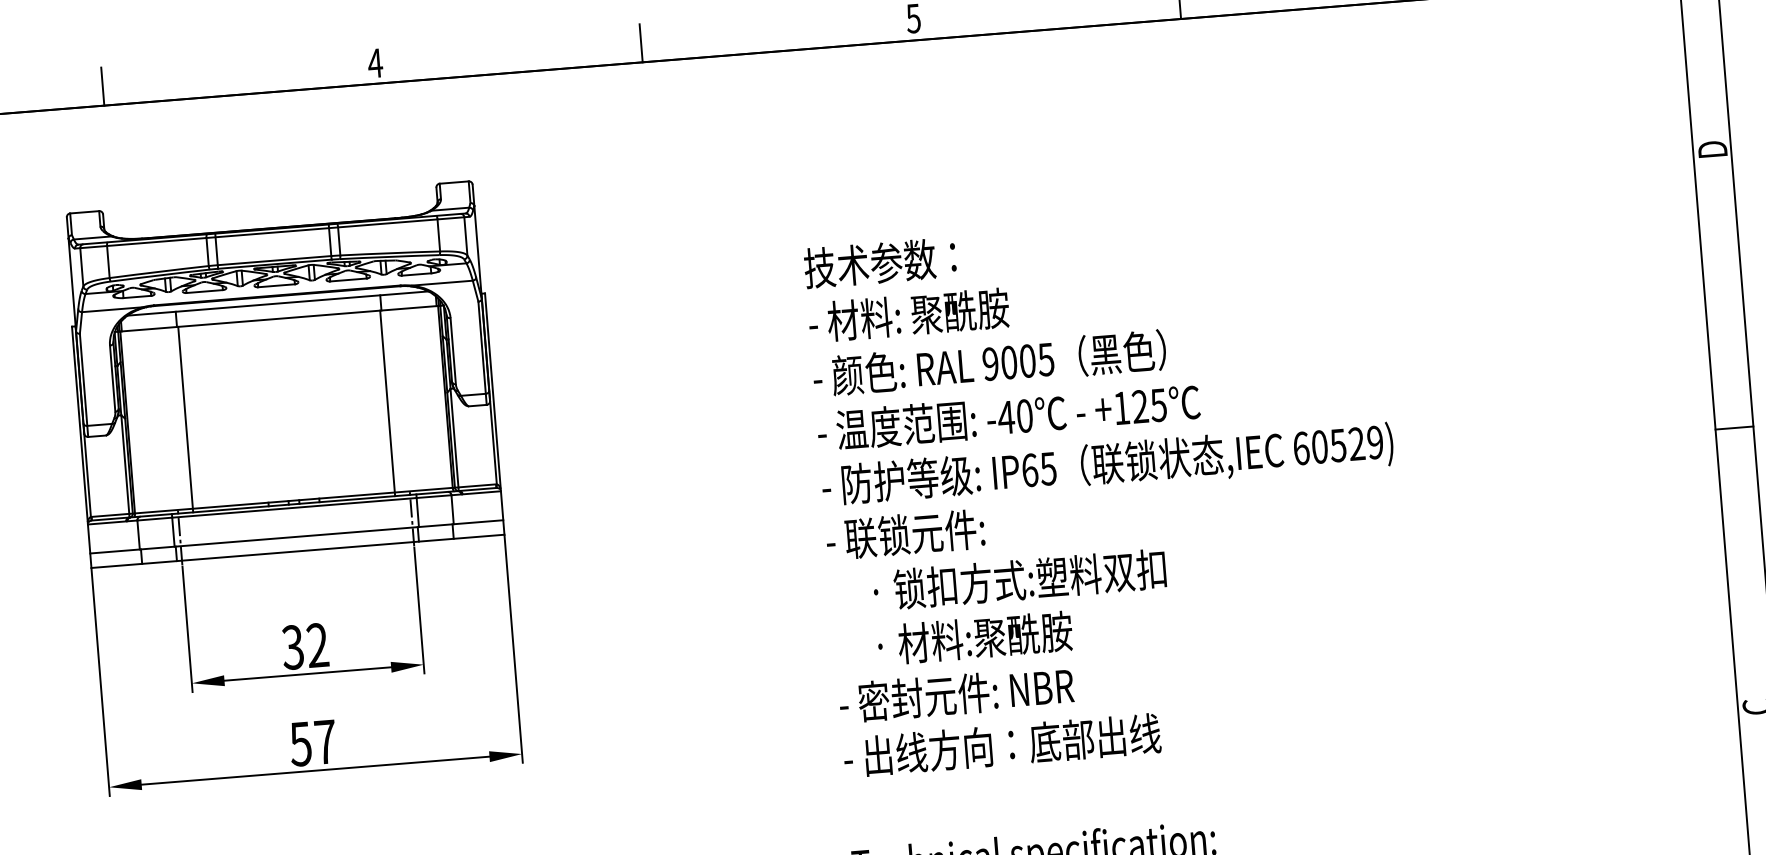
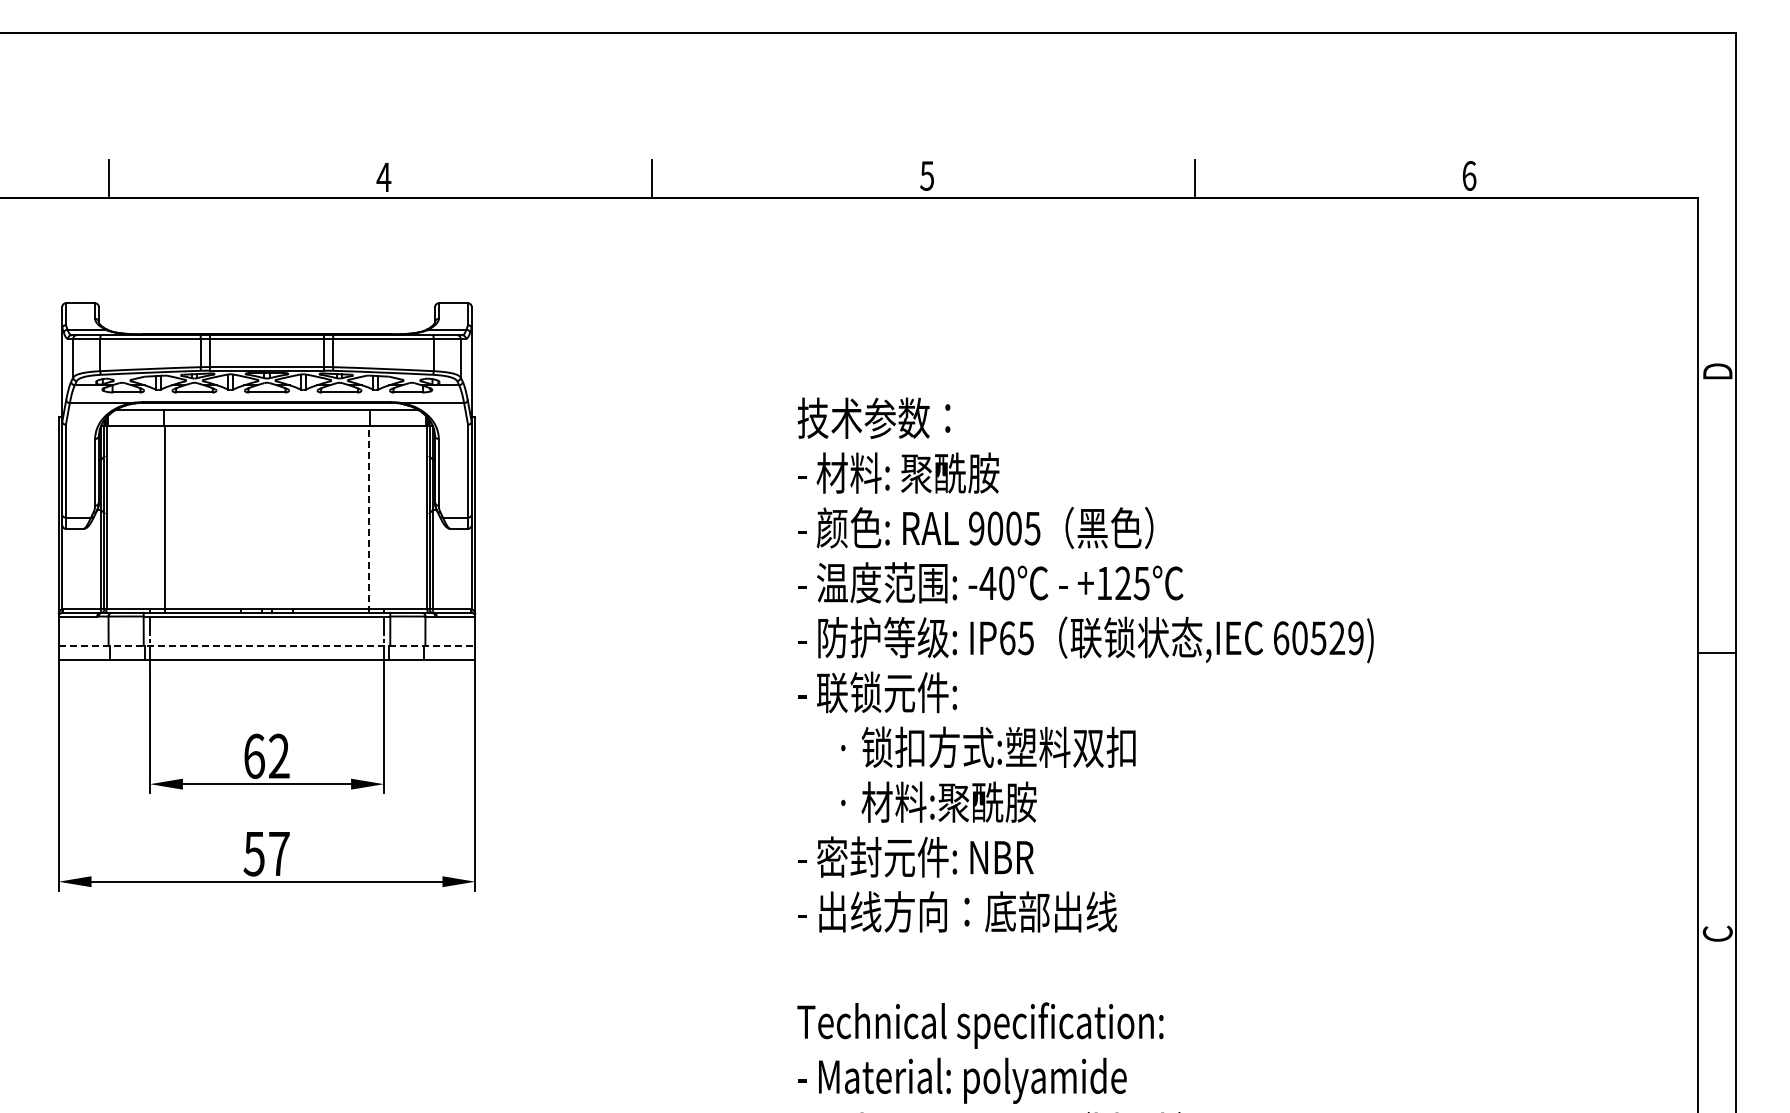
line: (387, 403) -> (368, 519), solid -> dashed
line: (297, 536) -> (267, 645), solid -> dashed
text: (292, 646) -> (253, 755), 32 -> 62

